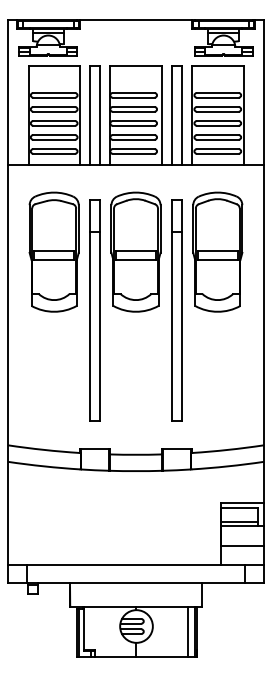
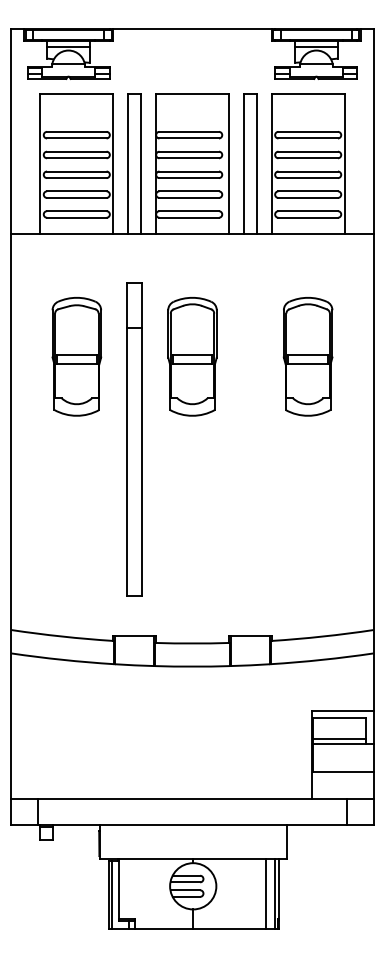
part: (53, 251) -> (76, 356), size x0.7
part: (136, 251) -> (192, 356), size x0.7
part: (217, 251) -> (307, 356), size x0.7
part: (177, 310) -> (250, 439), removed

